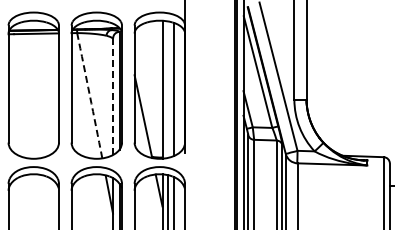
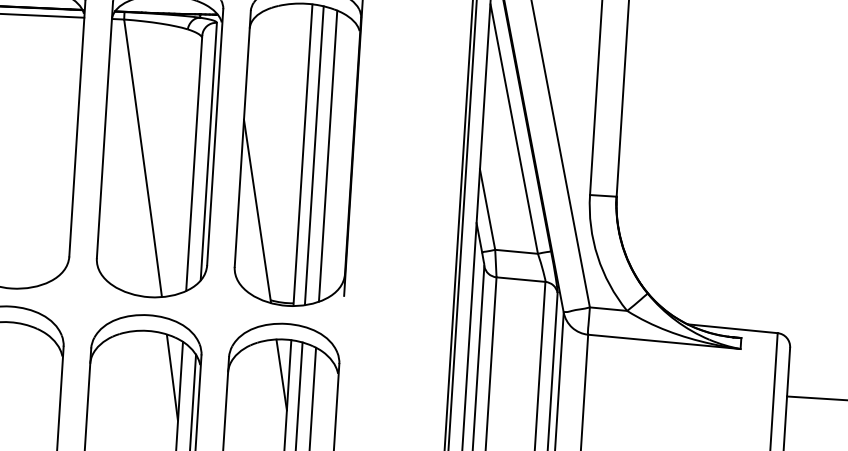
line: (167, 89) -> (313, 155), added
arc: (89, 95) -> (142, 157), dashed -> solid
line: (113, 96) -> (194, 163), dashed -> solid

